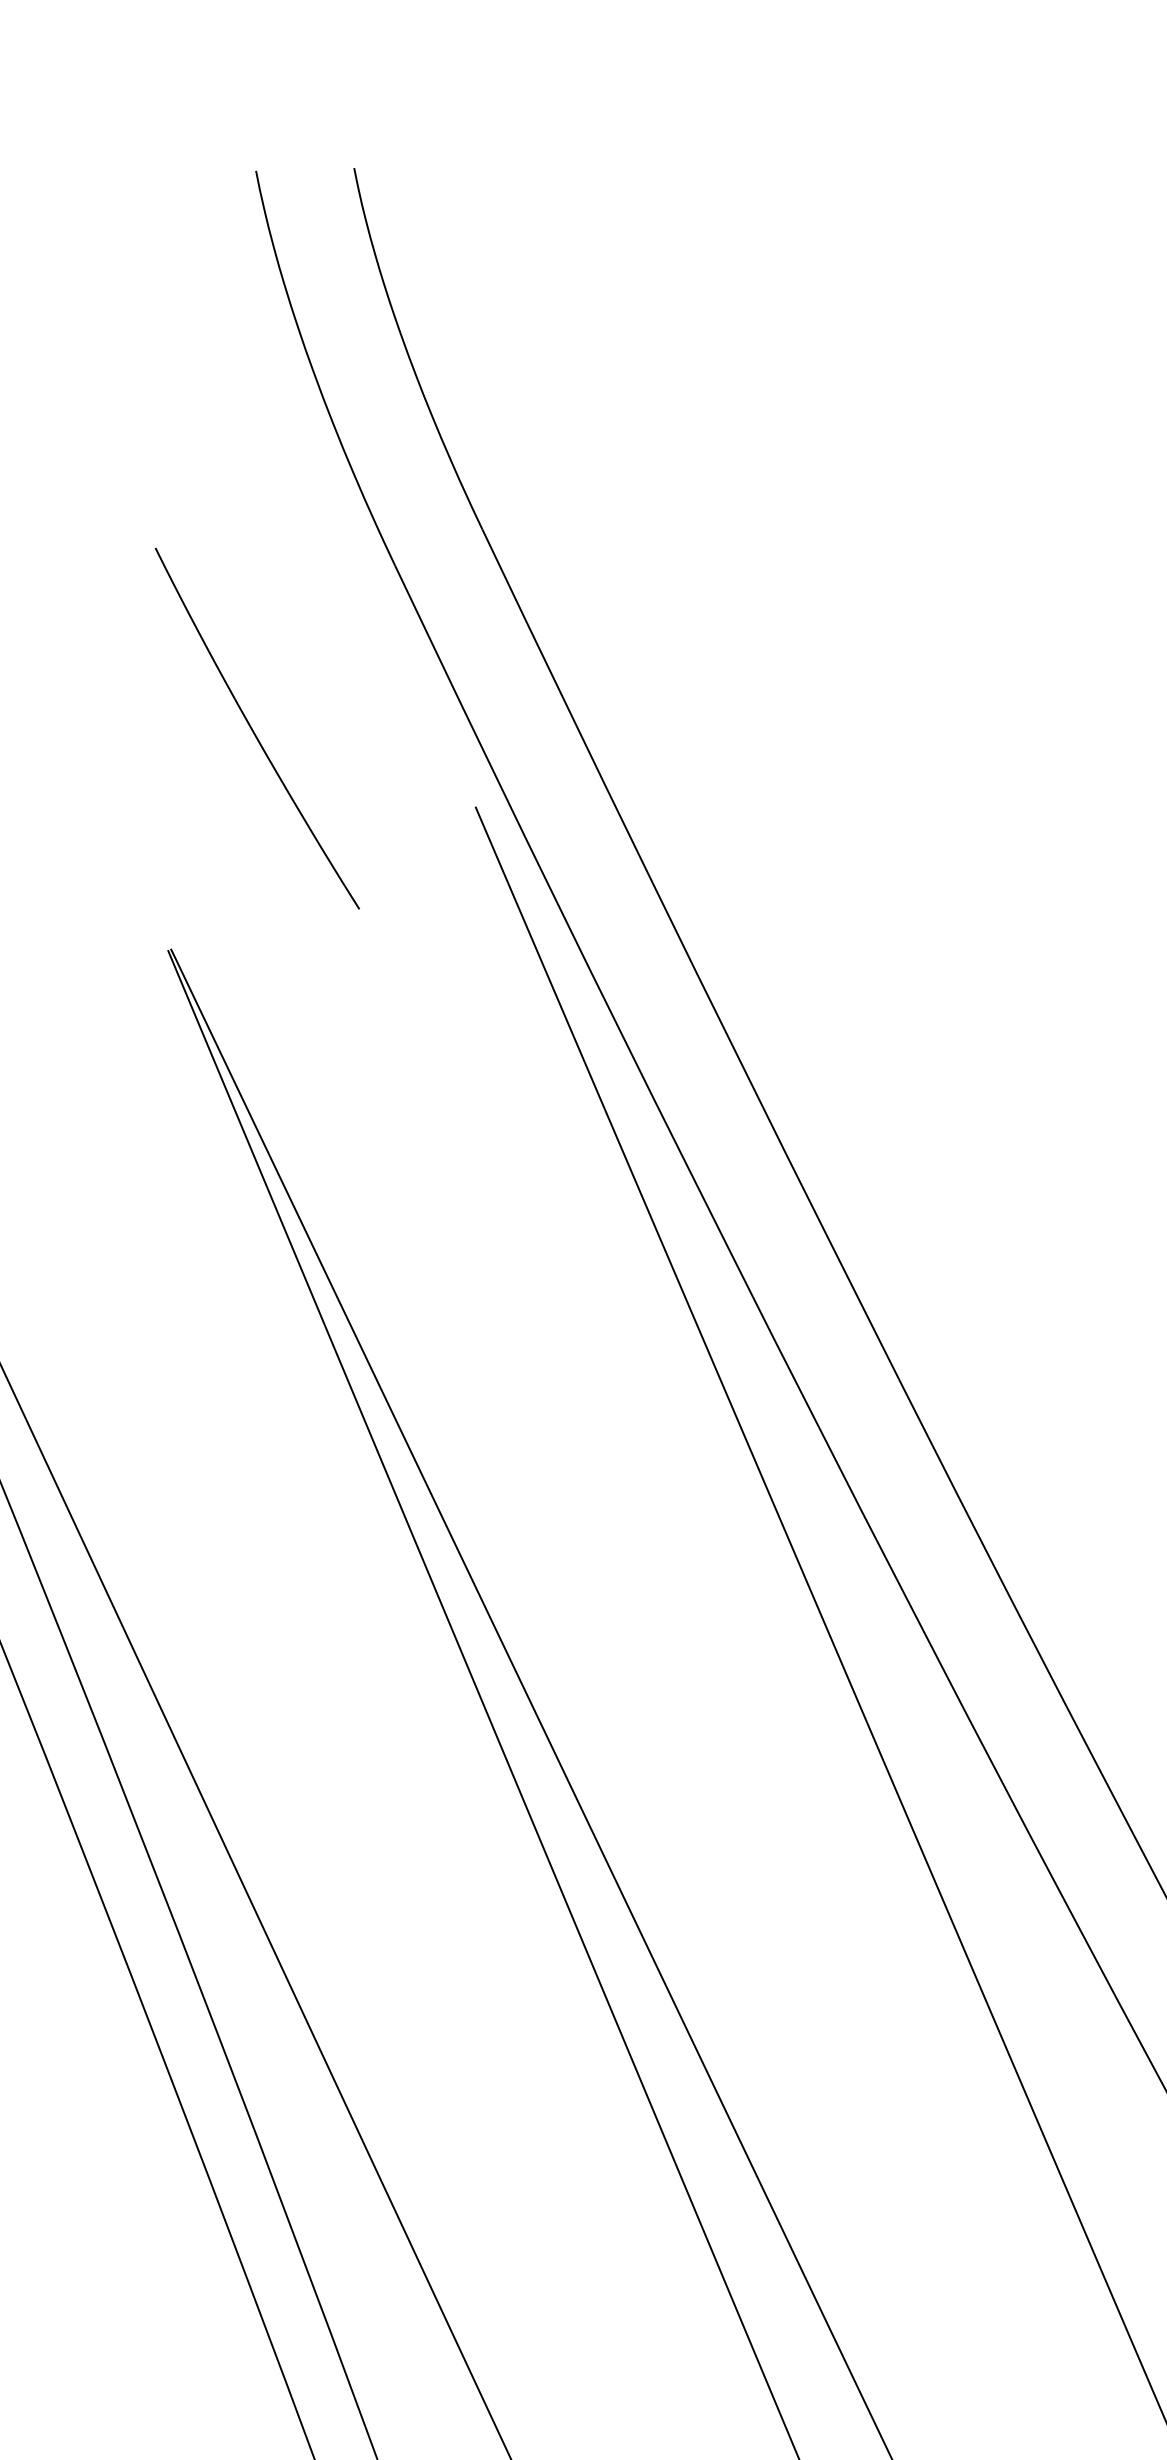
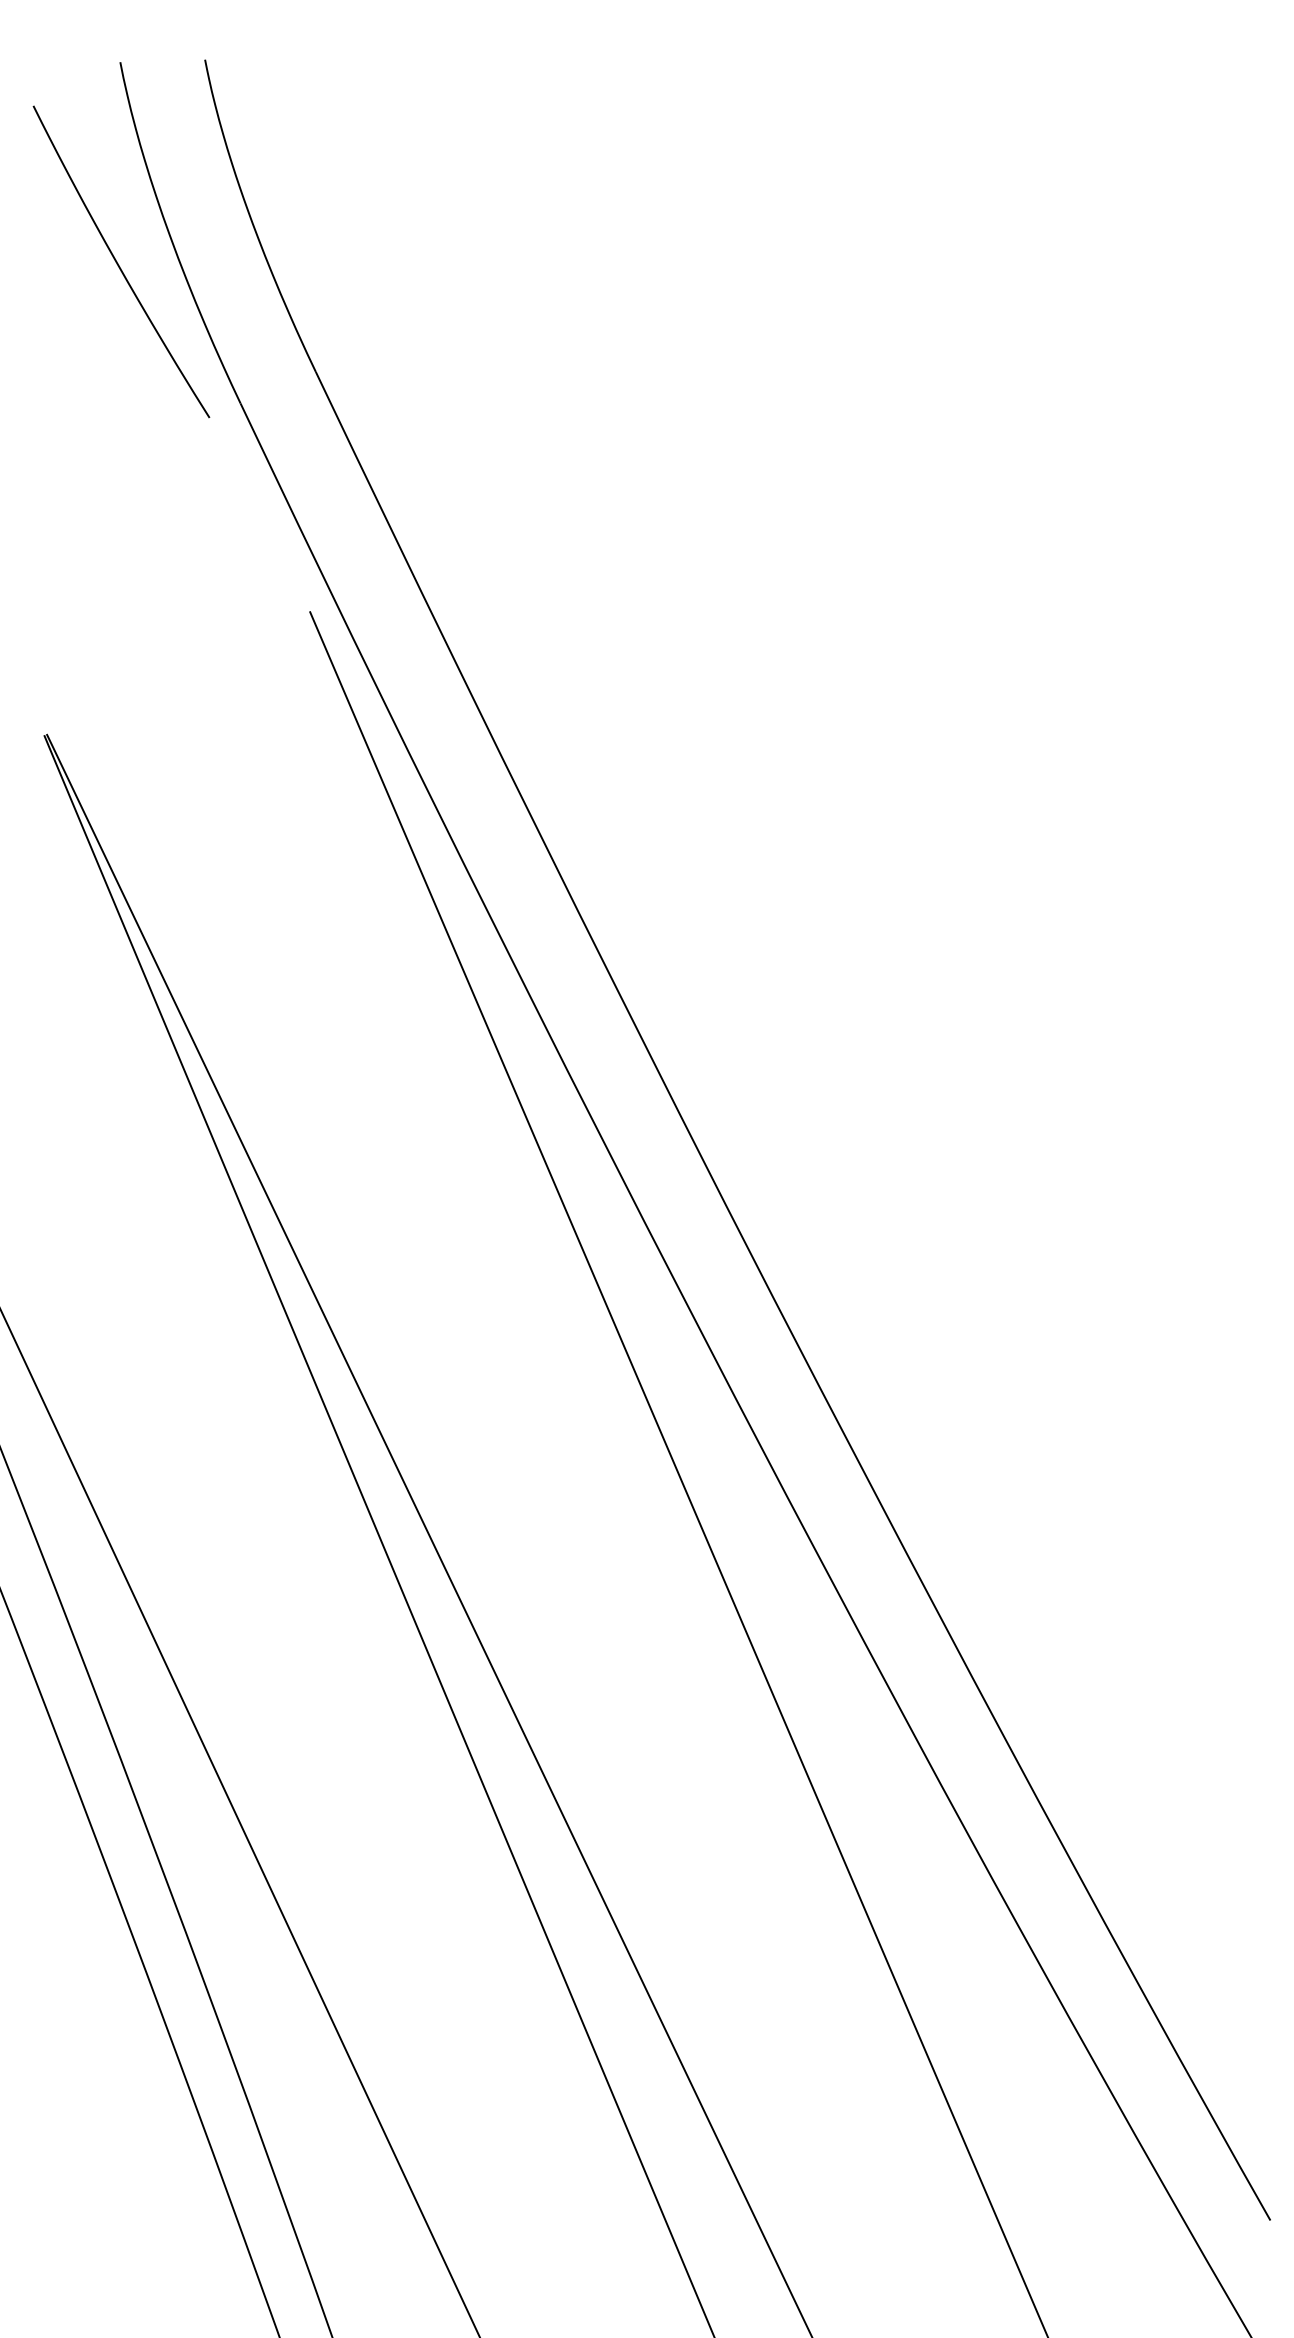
curve: (253, 730) -> (118, 263), moved

